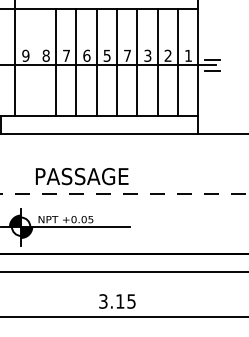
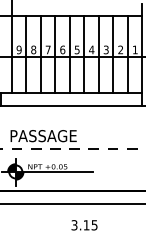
text: (127, 55) -> (91, 49), 7 -> 4
line: (35, 62) -> (26, 54), added
text: (82, 176) -> (43, 136), moved

